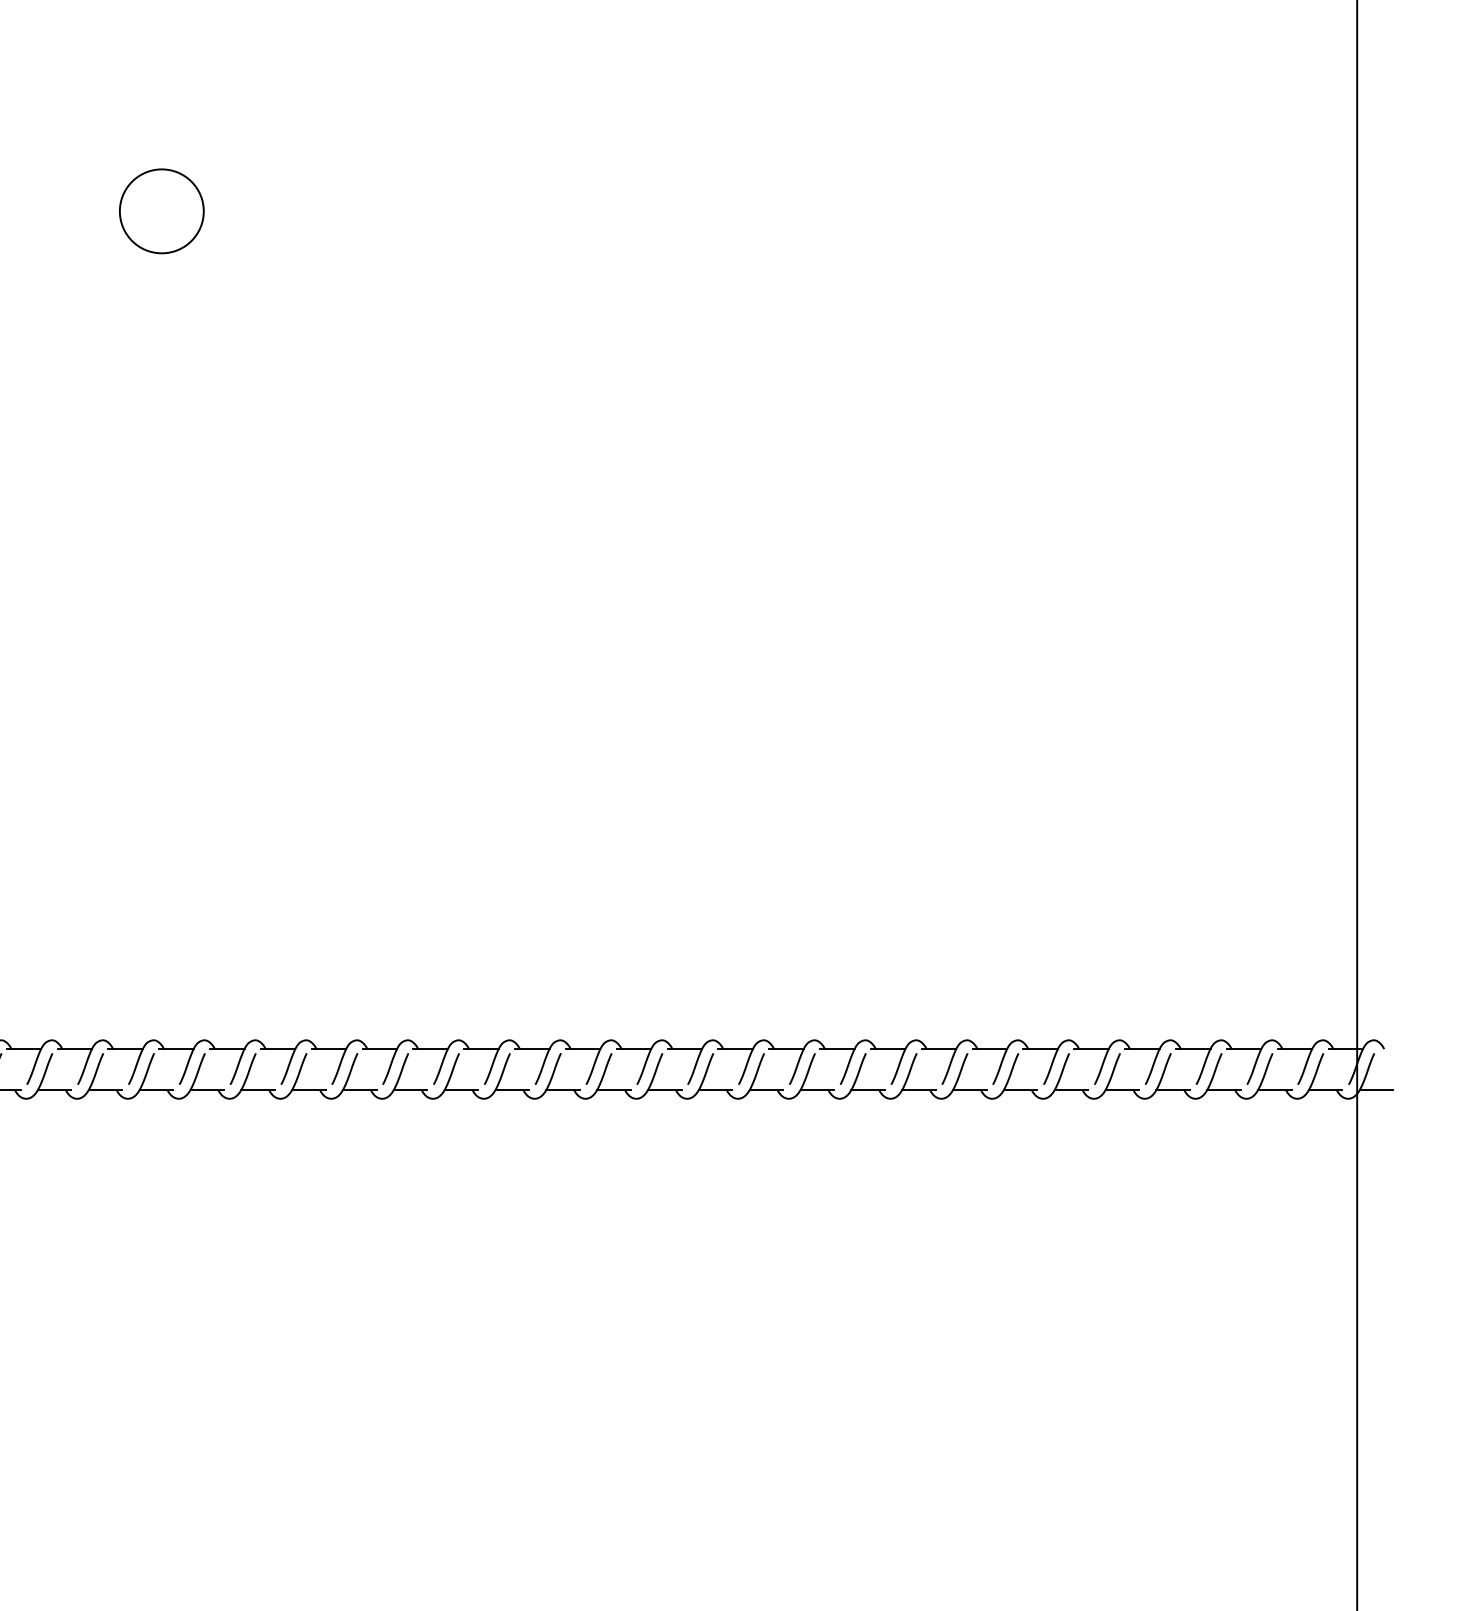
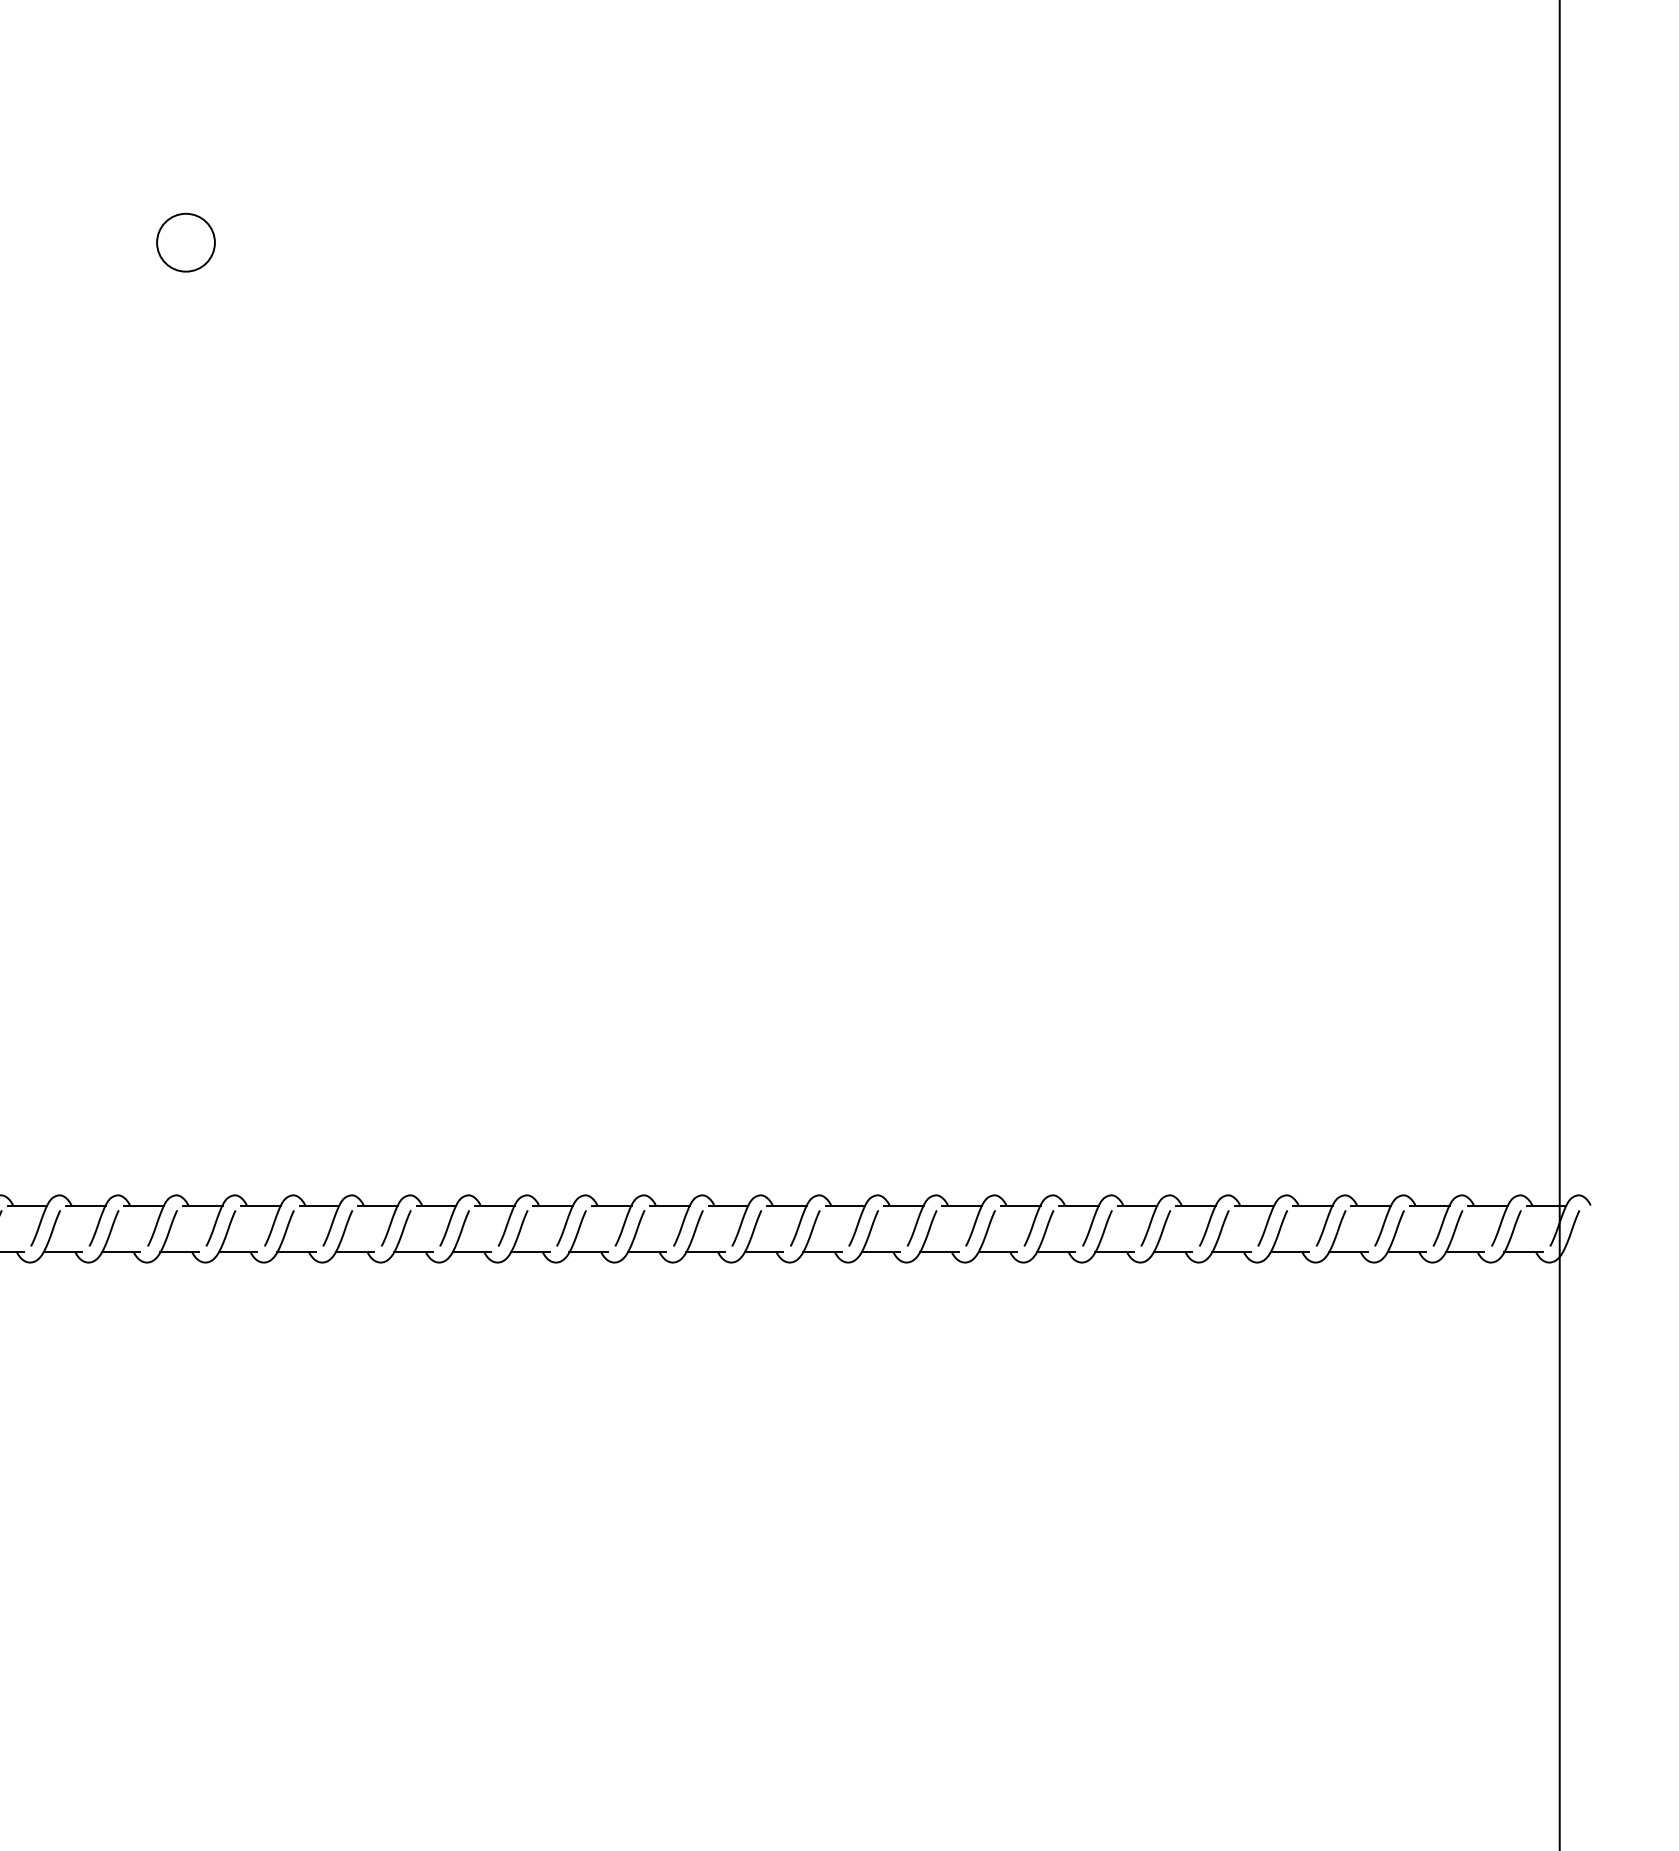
circle: (161, 211) -> (185, 242), size x0.6
line: (1376, 1089) -> (1581, 1251), removed

